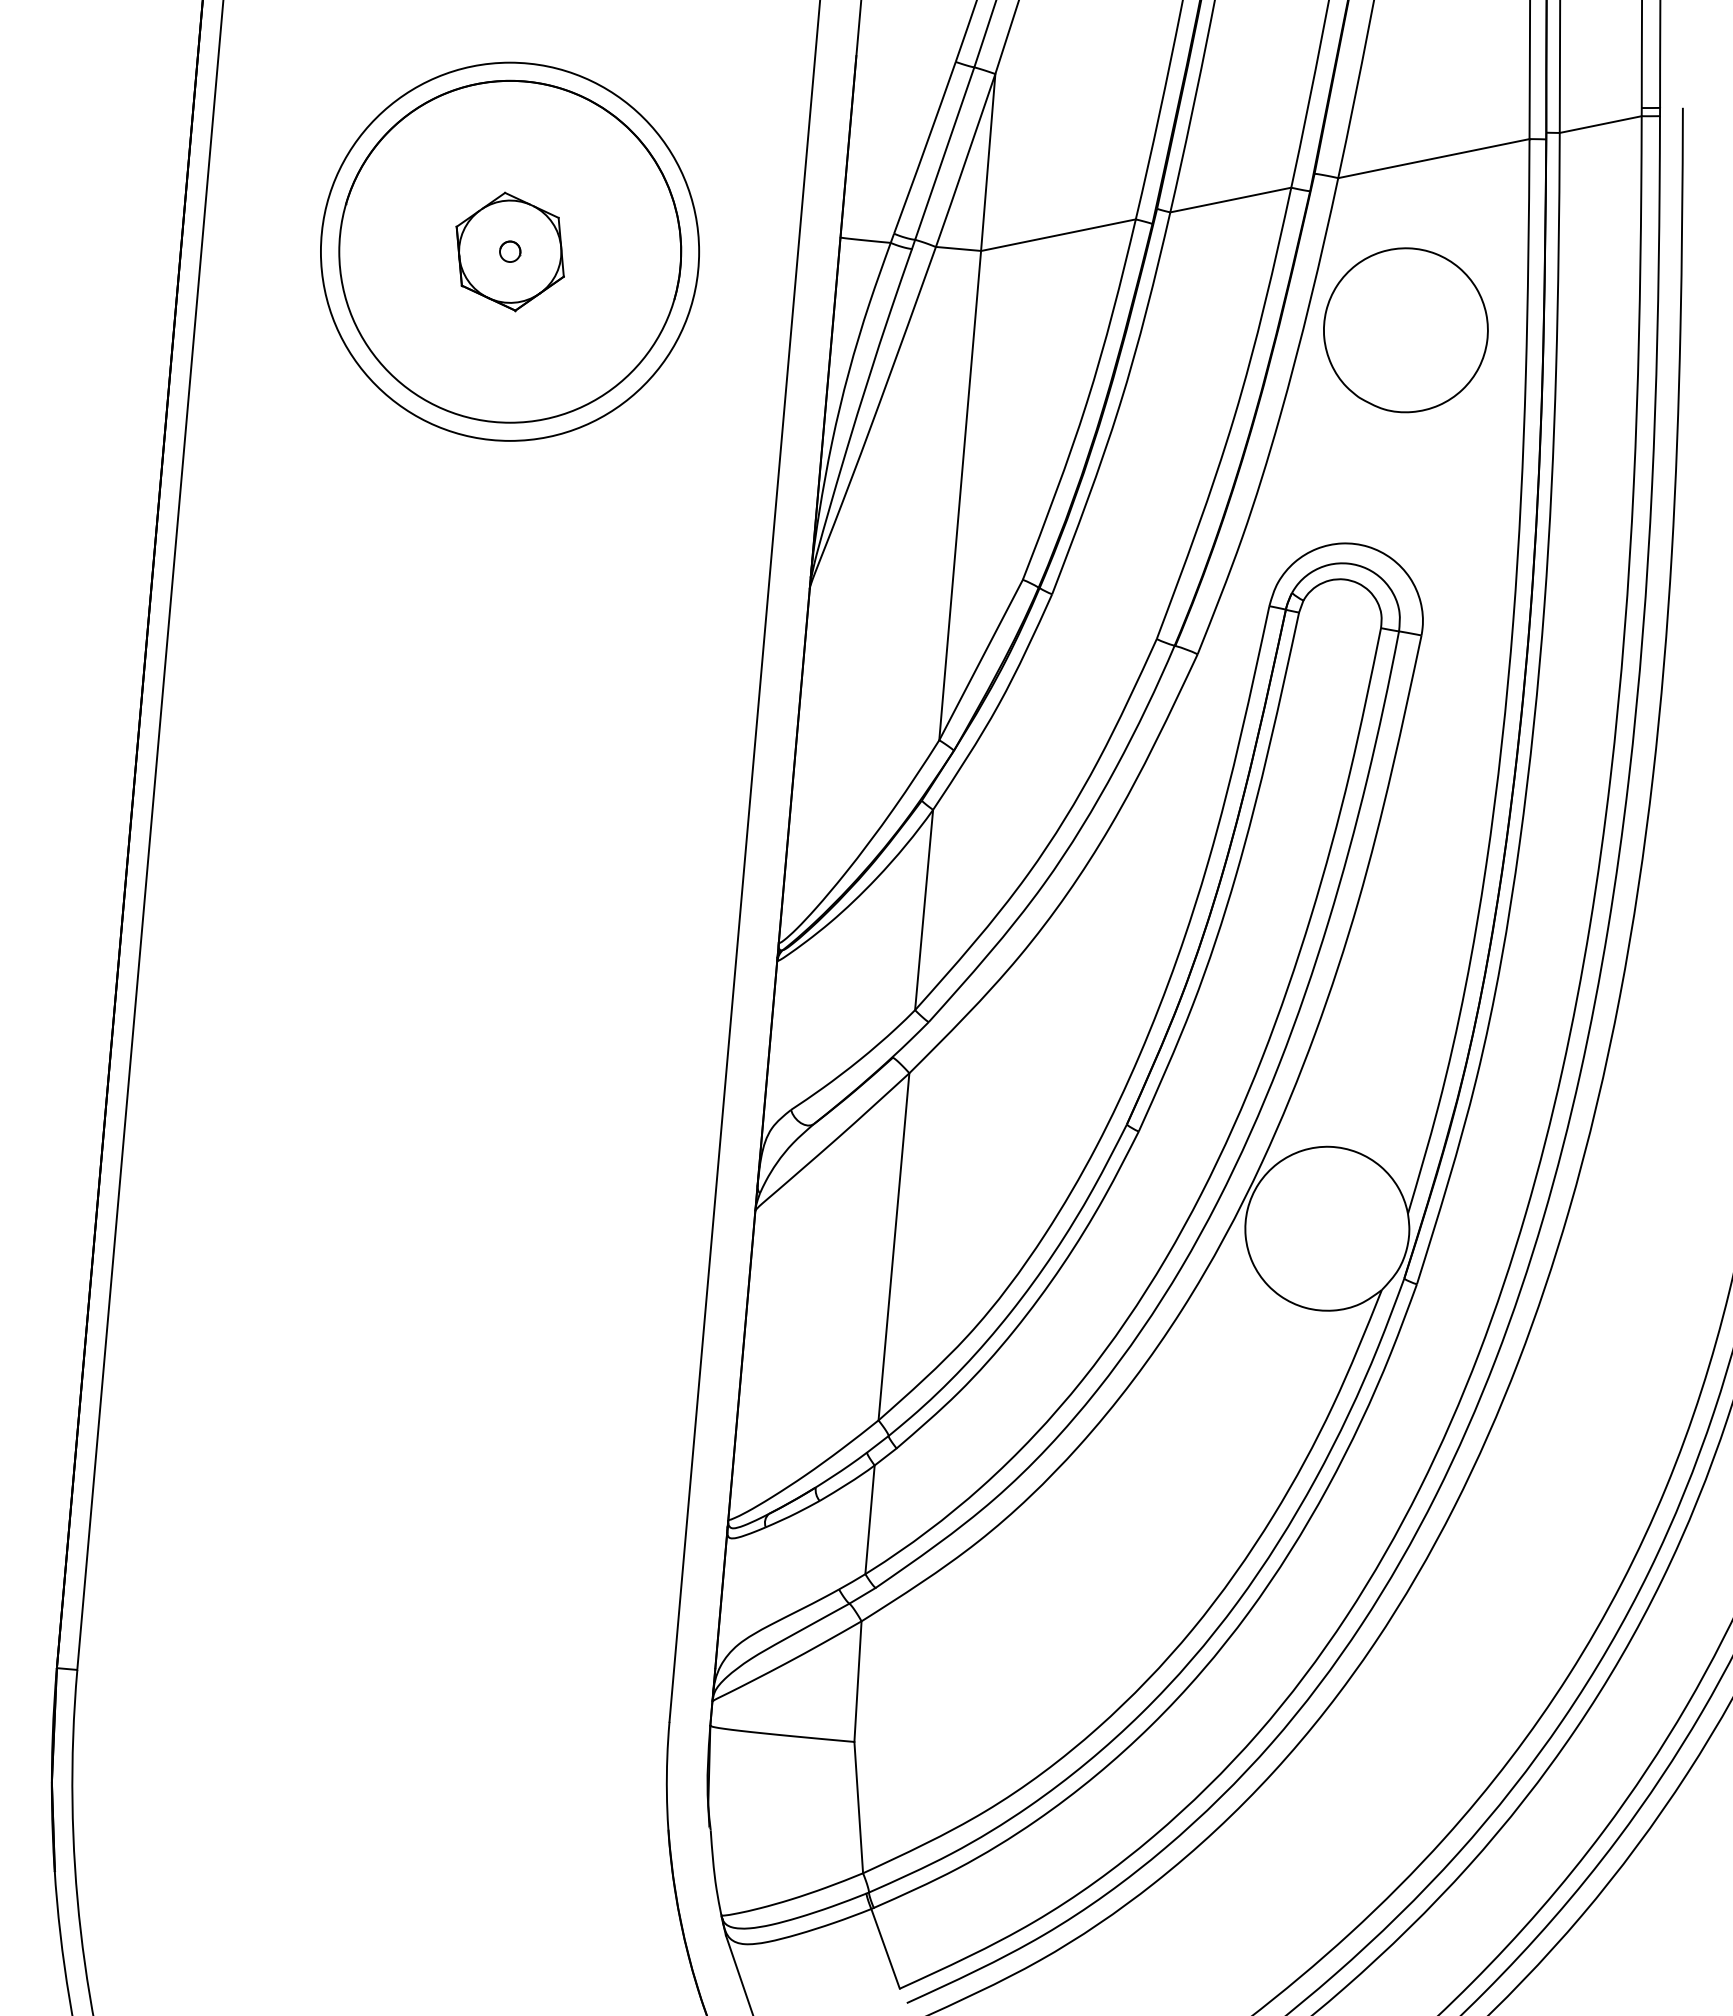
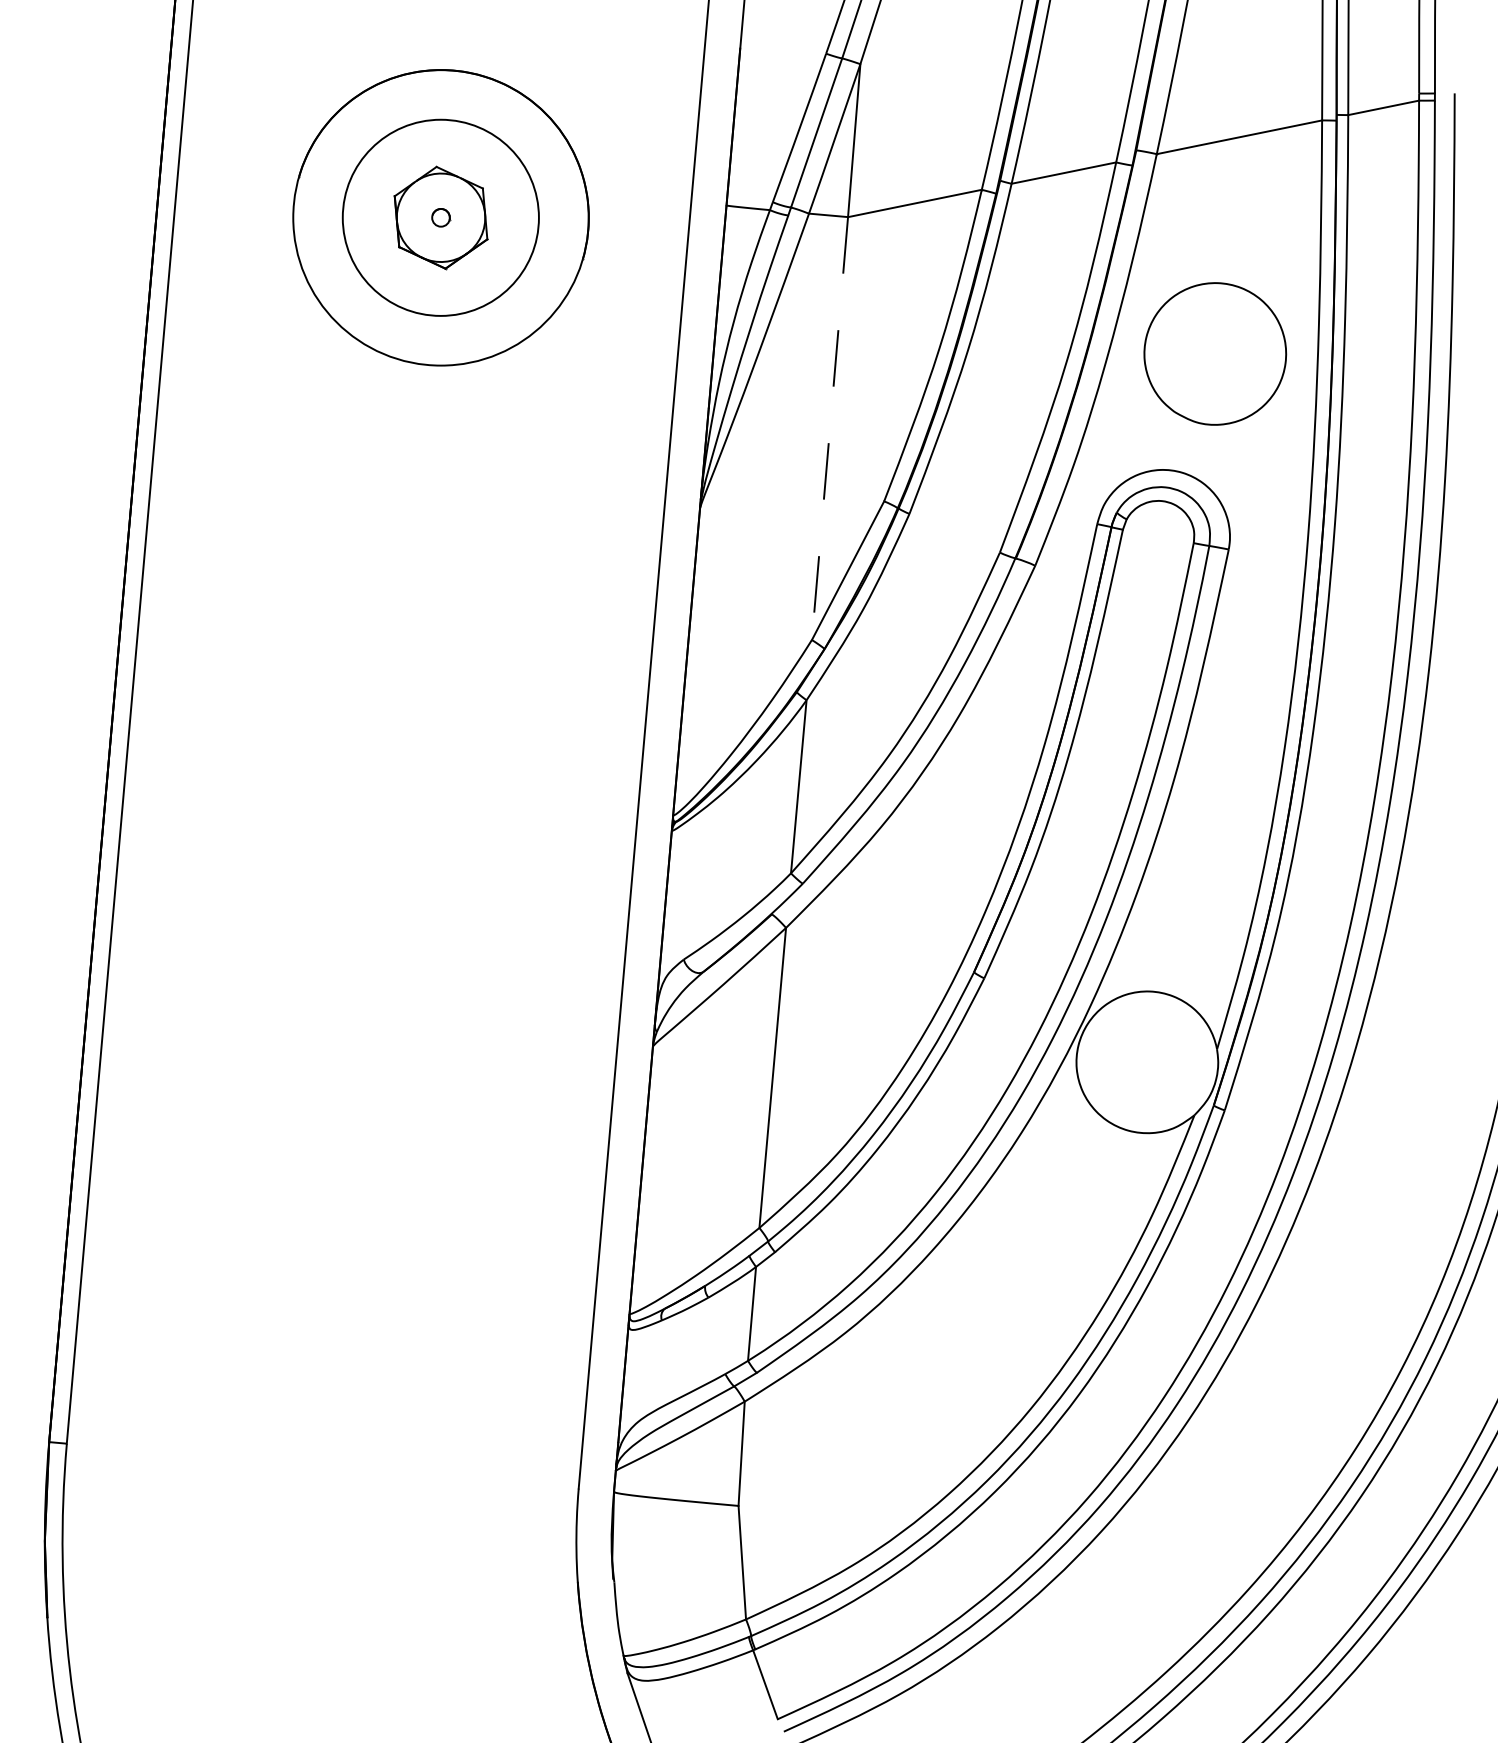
circle: (509, 251) -> (440, 217), size x0.6
part: (1405, 330) -> (1214, 354), moved
line: (960, 496) -> (830, 429), solid -> dashed

